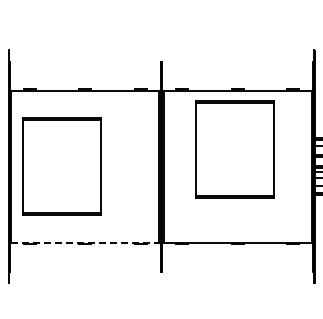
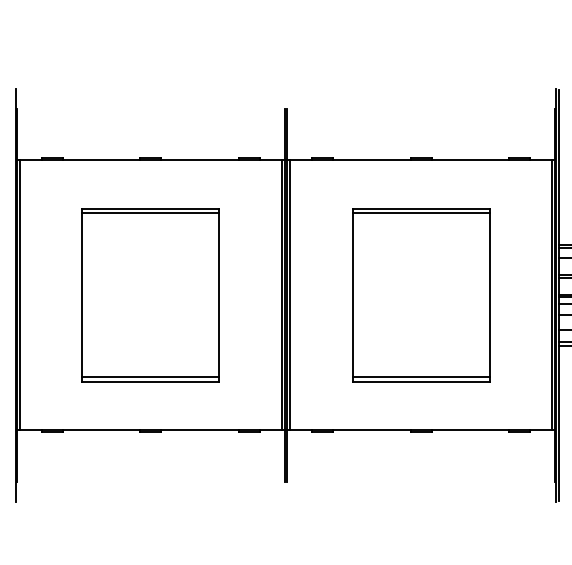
part: (234, 149) -> (420, 294), moved
part: (61, 166) -> (149, 294), moved
line: (85, 242) -> (151, 429), dashed -> solid

